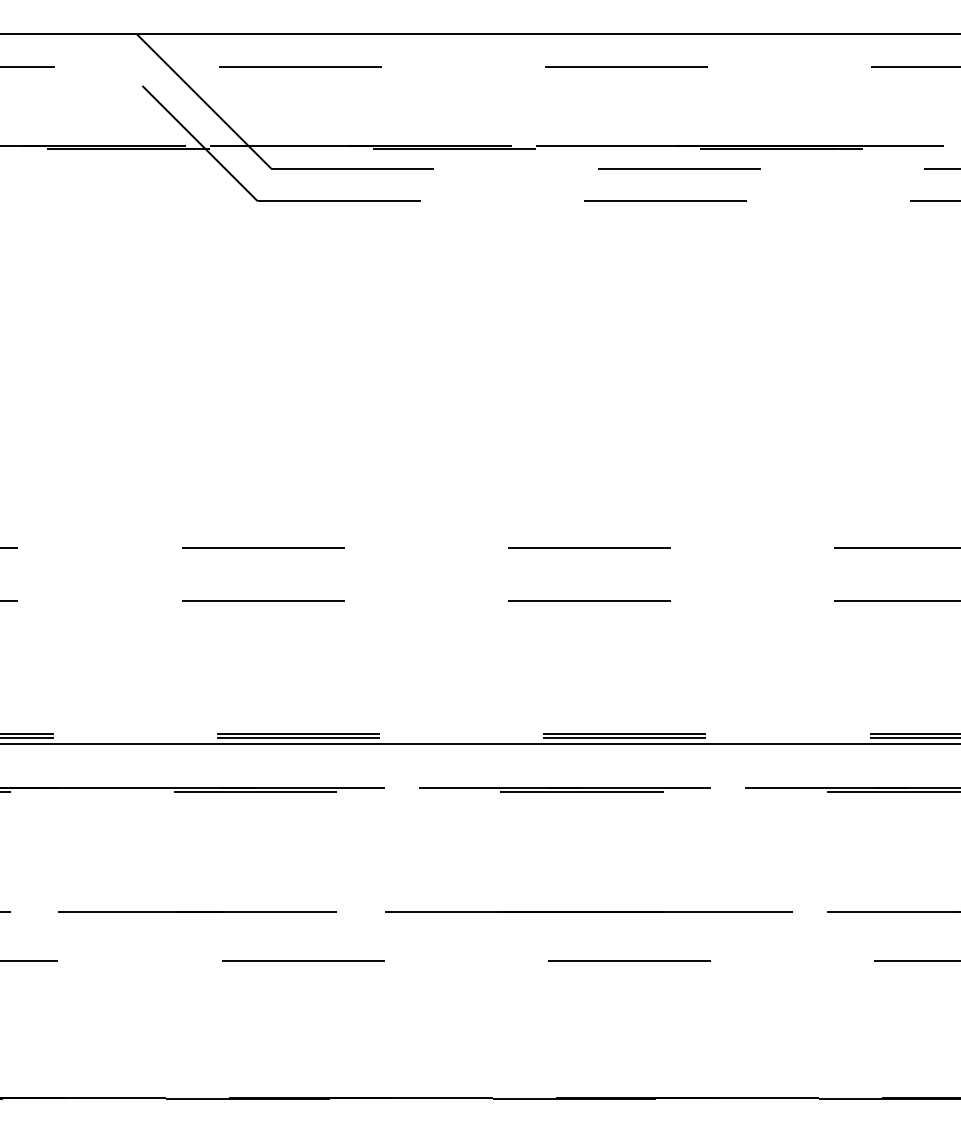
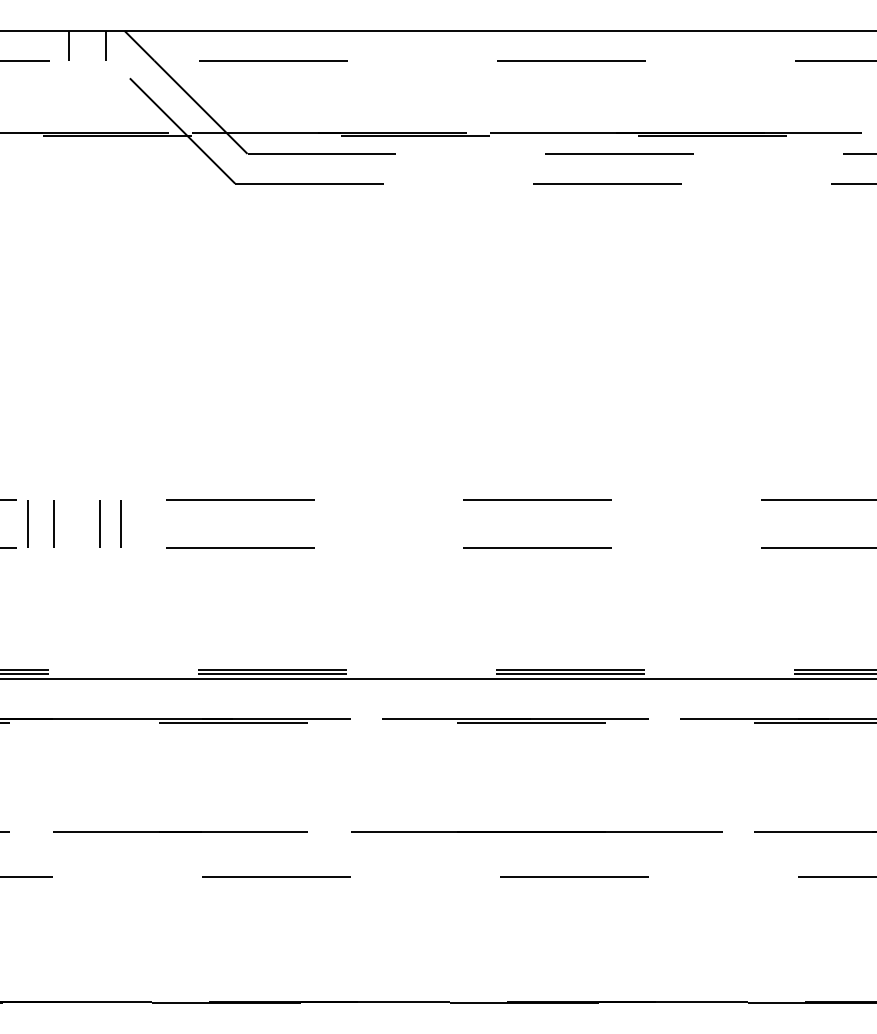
line: (76, 49) -> (69, 45), added
line: (116, 49) -> (106, 45), added
line: (30, 573) -> (27, 523), added
line: (58, 573) -> (53, 523), added
line: (110, 573) -> (100, 523), added
line: (132, 573) -> (120, 523), added

